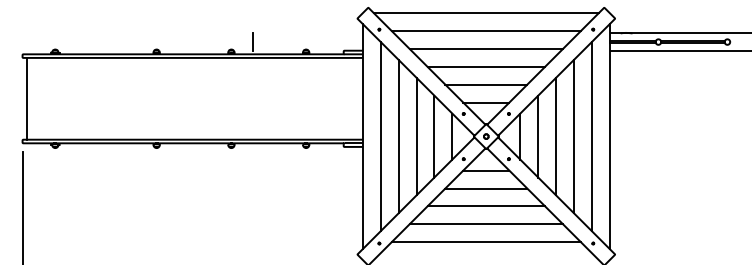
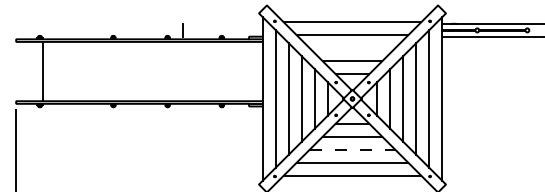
line: (485, 13) -> (351, 9), removed
line: (486, 66) -> (352, 48), removed
line: (27, 98) -> (42, 71), moved
line: (486, 206) -> (352, 149), solid -> dashed

